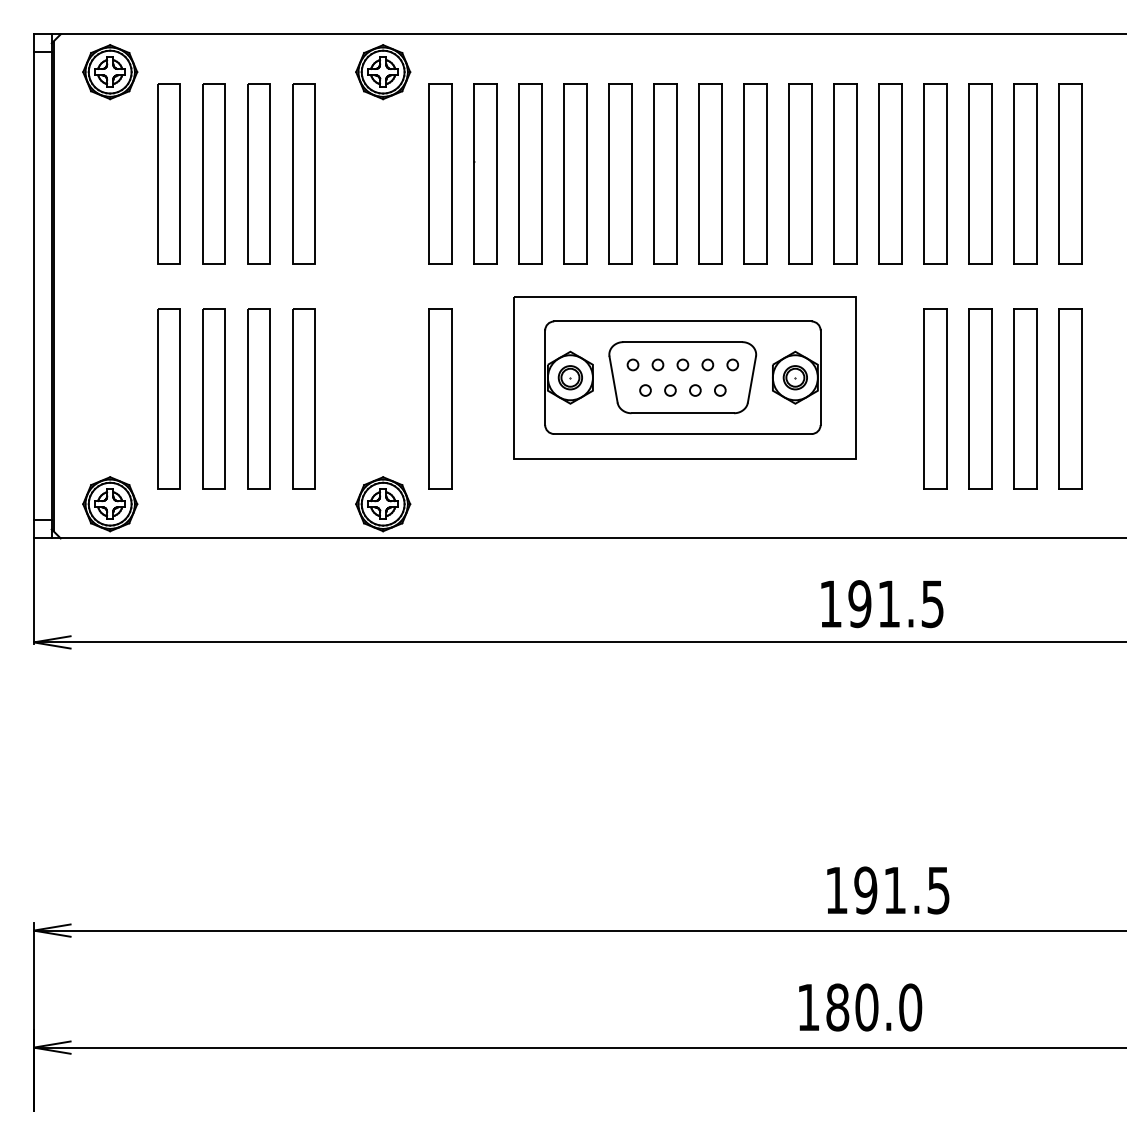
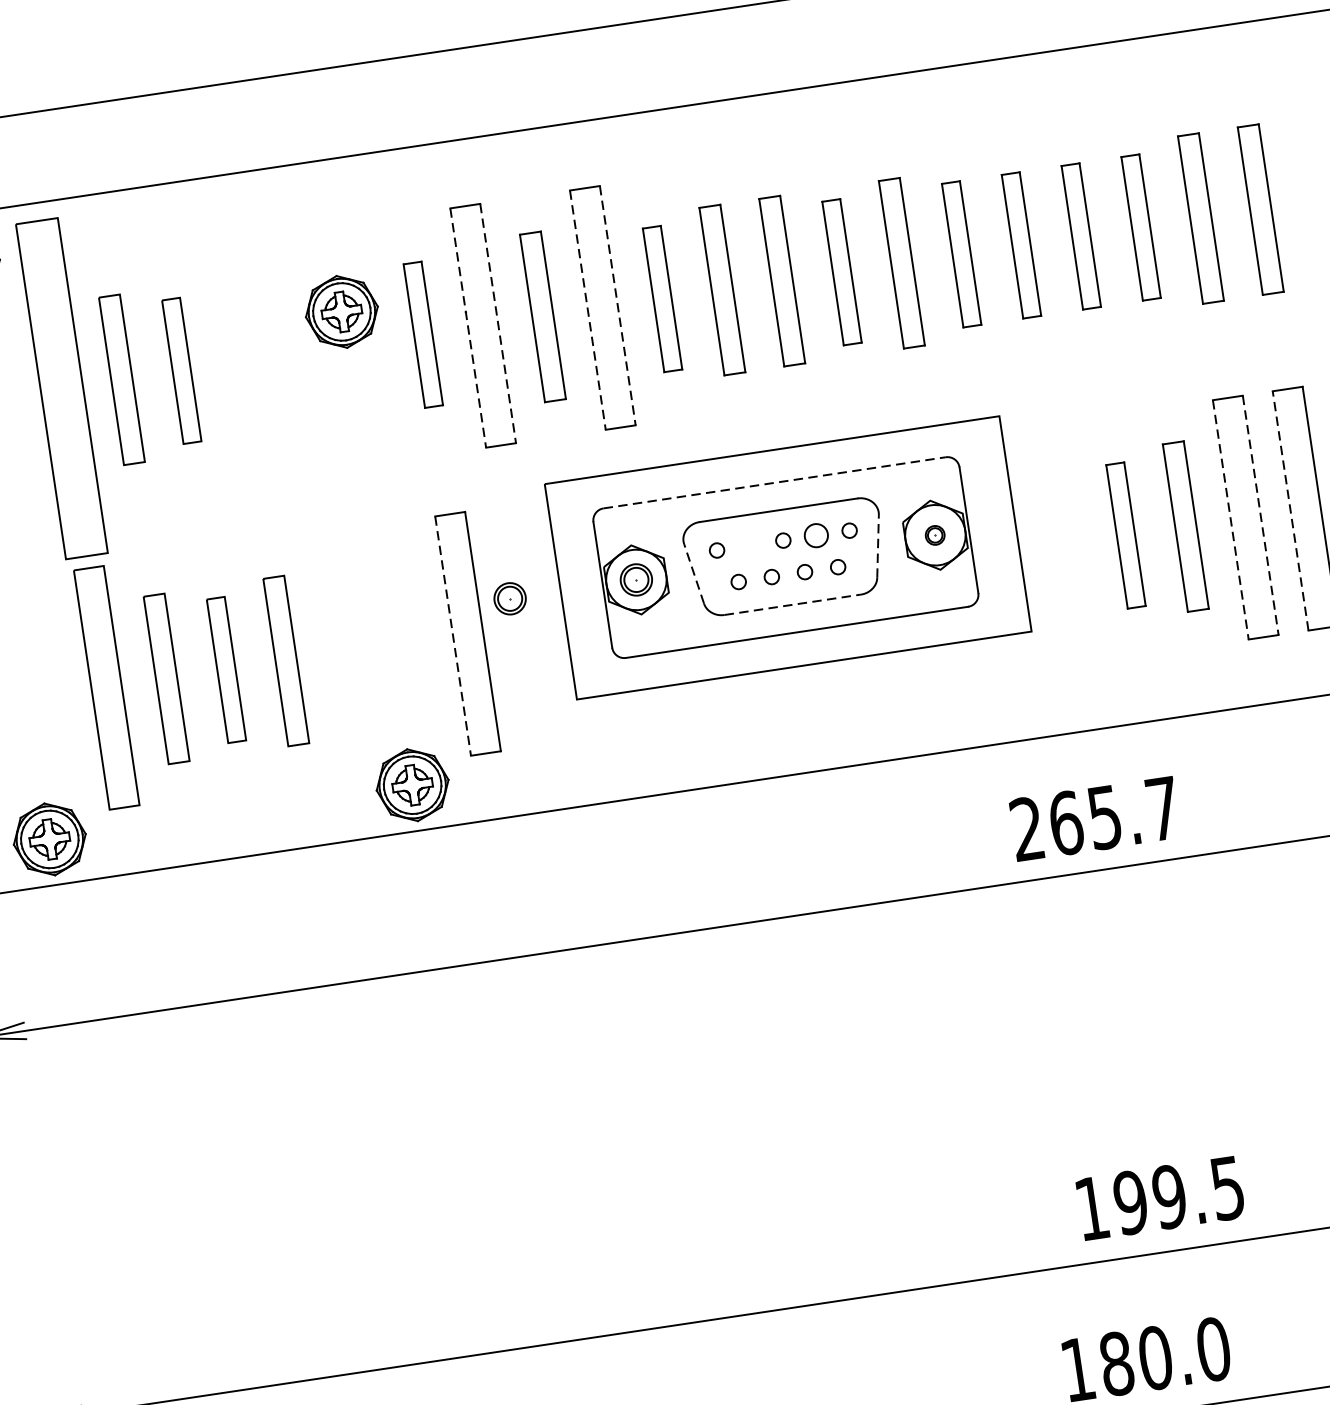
part: (383, 72) -> (342, 312), moved
part: (168, 173) -> (61, 388), size x1.4
part: (213, 173) -> (121, 379), size x0.7
part: (258, 173) -> (181, 370), size x0.6
part: (303, 173) -> (241, 361), removed
part: (440, 173) -> (423, 334), size x0.6
part: (530, 173) -> (542, 316), size x0.7
part: (620, 173) -> (662, 298), size x0.6
part: (665, 173) -> (722, 289), size x0.7
part: (710, 173) -> (781, 280), size x0.7
part: (755, 173) -> (841, 271), size x0.6
part: (800, 173) -> (901, 262), size x0.7
part: (845, 173) -> (961, 253), size x0.6
part: (890, 173) -> (1021, 244), size x0.6
part: (935, 173) -> (1081, 235), size x0.6
part: (980, 173) -> (1140, 227), size x0.6
part: (1025, 173) -> (1200, 218), size x0.7
part: (1070, 173) -> (1260, 209), size x0.7
line: (474, 174) -> (468, 328), solid -> dashed
line: (496, 174) -> (497, 324), solid -> dashed
line: (564, 174) -> (588, 310), solid -> dashed
line: (586, 174) -> (617, 306), solid -> dashed
line: (682, 321) -> (774, 482), solid -> dashed
circle: (657, 364) -> (749, 545), removed
circle: (707, 364) -> (815, 535), size x1.6
part: (474, 377) -> (508, 598), added
part: (794, 377) -> (934, 535), size x0.6
line: (613, 379) -> (693, 573), solid -> dashed
line: (752, 379) -> (878, 546), solid -> dashed
part: (213, 398) -> (166, 678), size x0.7
part: (258, 398) -> (225, 669), size x0.6
part: (303, 398) -> (285, 660), size x0.7
part: (935, 398) -> (1125, 535), size x0.6
part: (980, 398) -> (1185, 526), size x0.7
line: (1059, 398) -> (1290, 510), solid -> dashed
line: (429, 399) -> (453, 636), solid -> dashed
line: (1014, 399) -> (1230, 520), solid -> dashed
line: (1036, 399) -> (1260, 516), solid -> dashed
line: (683, 413) -> (793, 604), solid -> dashed
text: (881, 604) -> (1094, 819), 191.5 -> 265.7
text: (894, 890) -> (1168, 1197), 191.5 -> 199.5

